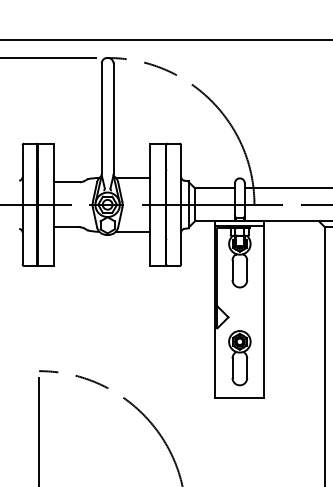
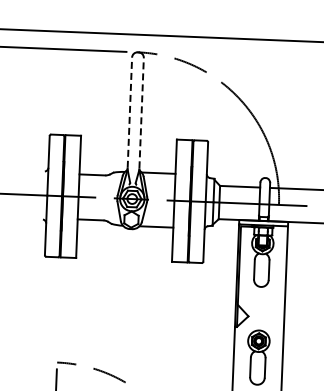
line: (101, 118) -> (129, 112), solid -> dashed
line: (113, 118) -> (141, 113), solid -> dashed

